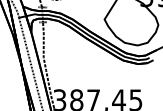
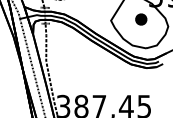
part: (133, 18) -> (141, 19), added

